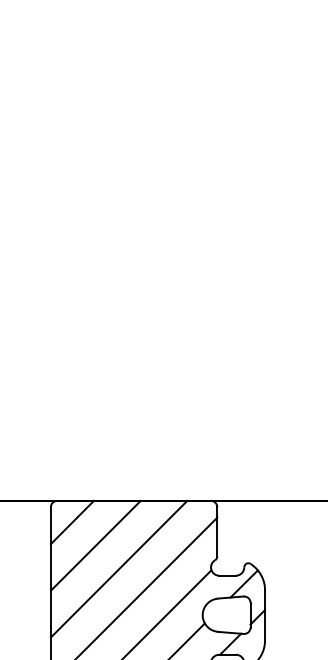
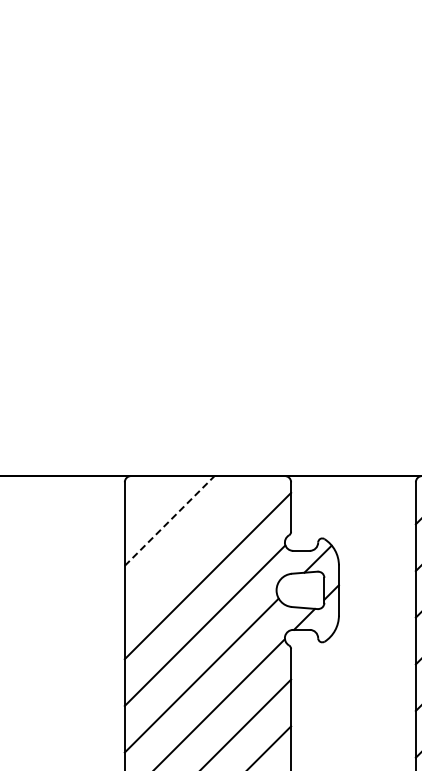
line: (71, 522) -> (145, 497), removed
line: (95, 545) -> (169, 520), solid -> dashed
line: (118, 569) -> (192, 544), removed

